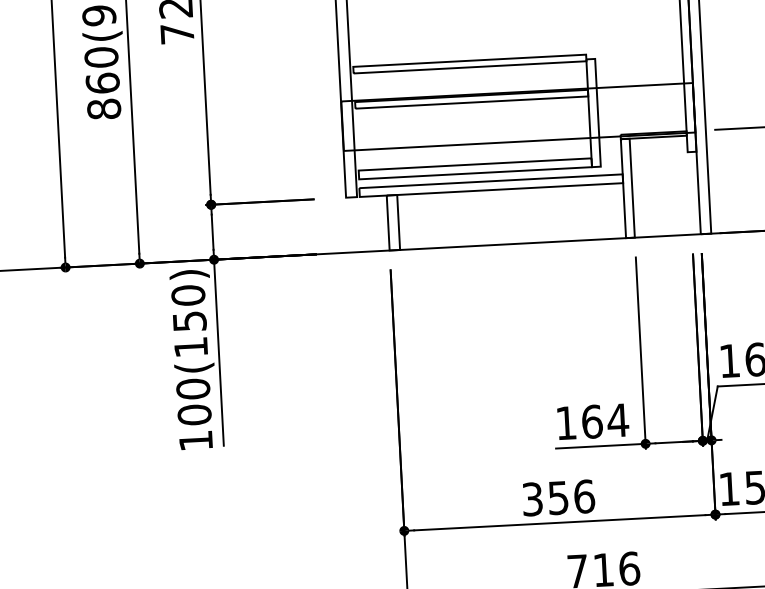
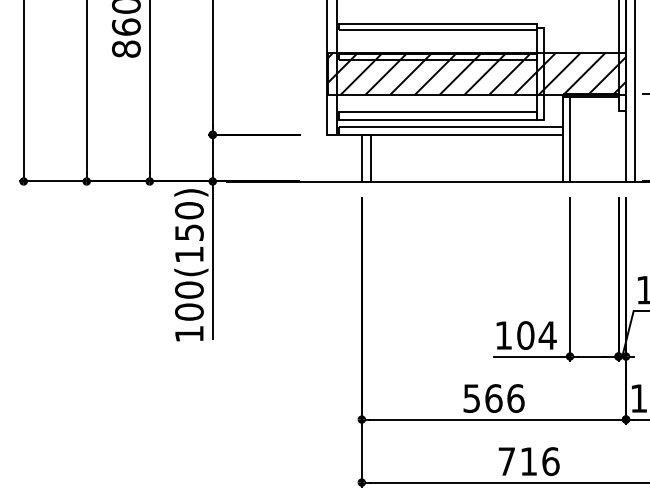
hatch: (518, 117) -> (476, 74), added
text: (591, 421) -> (525, 335), 164 -> 104
text: (546, 498) -> (483, 398), 356 -> 566

